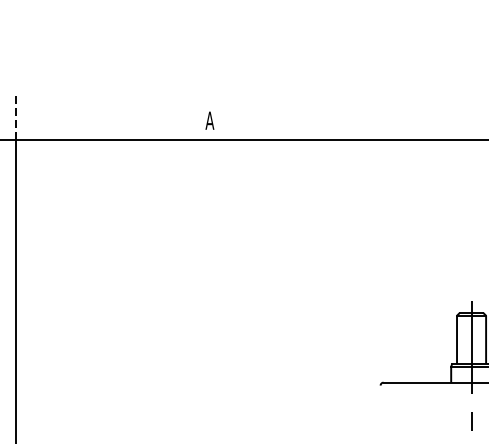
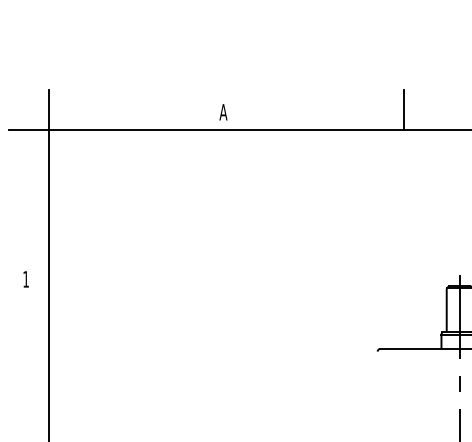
line: (409, 117) -> (403, 109), added
line: (16, 118) -> (48, 110), dashed -> solid

